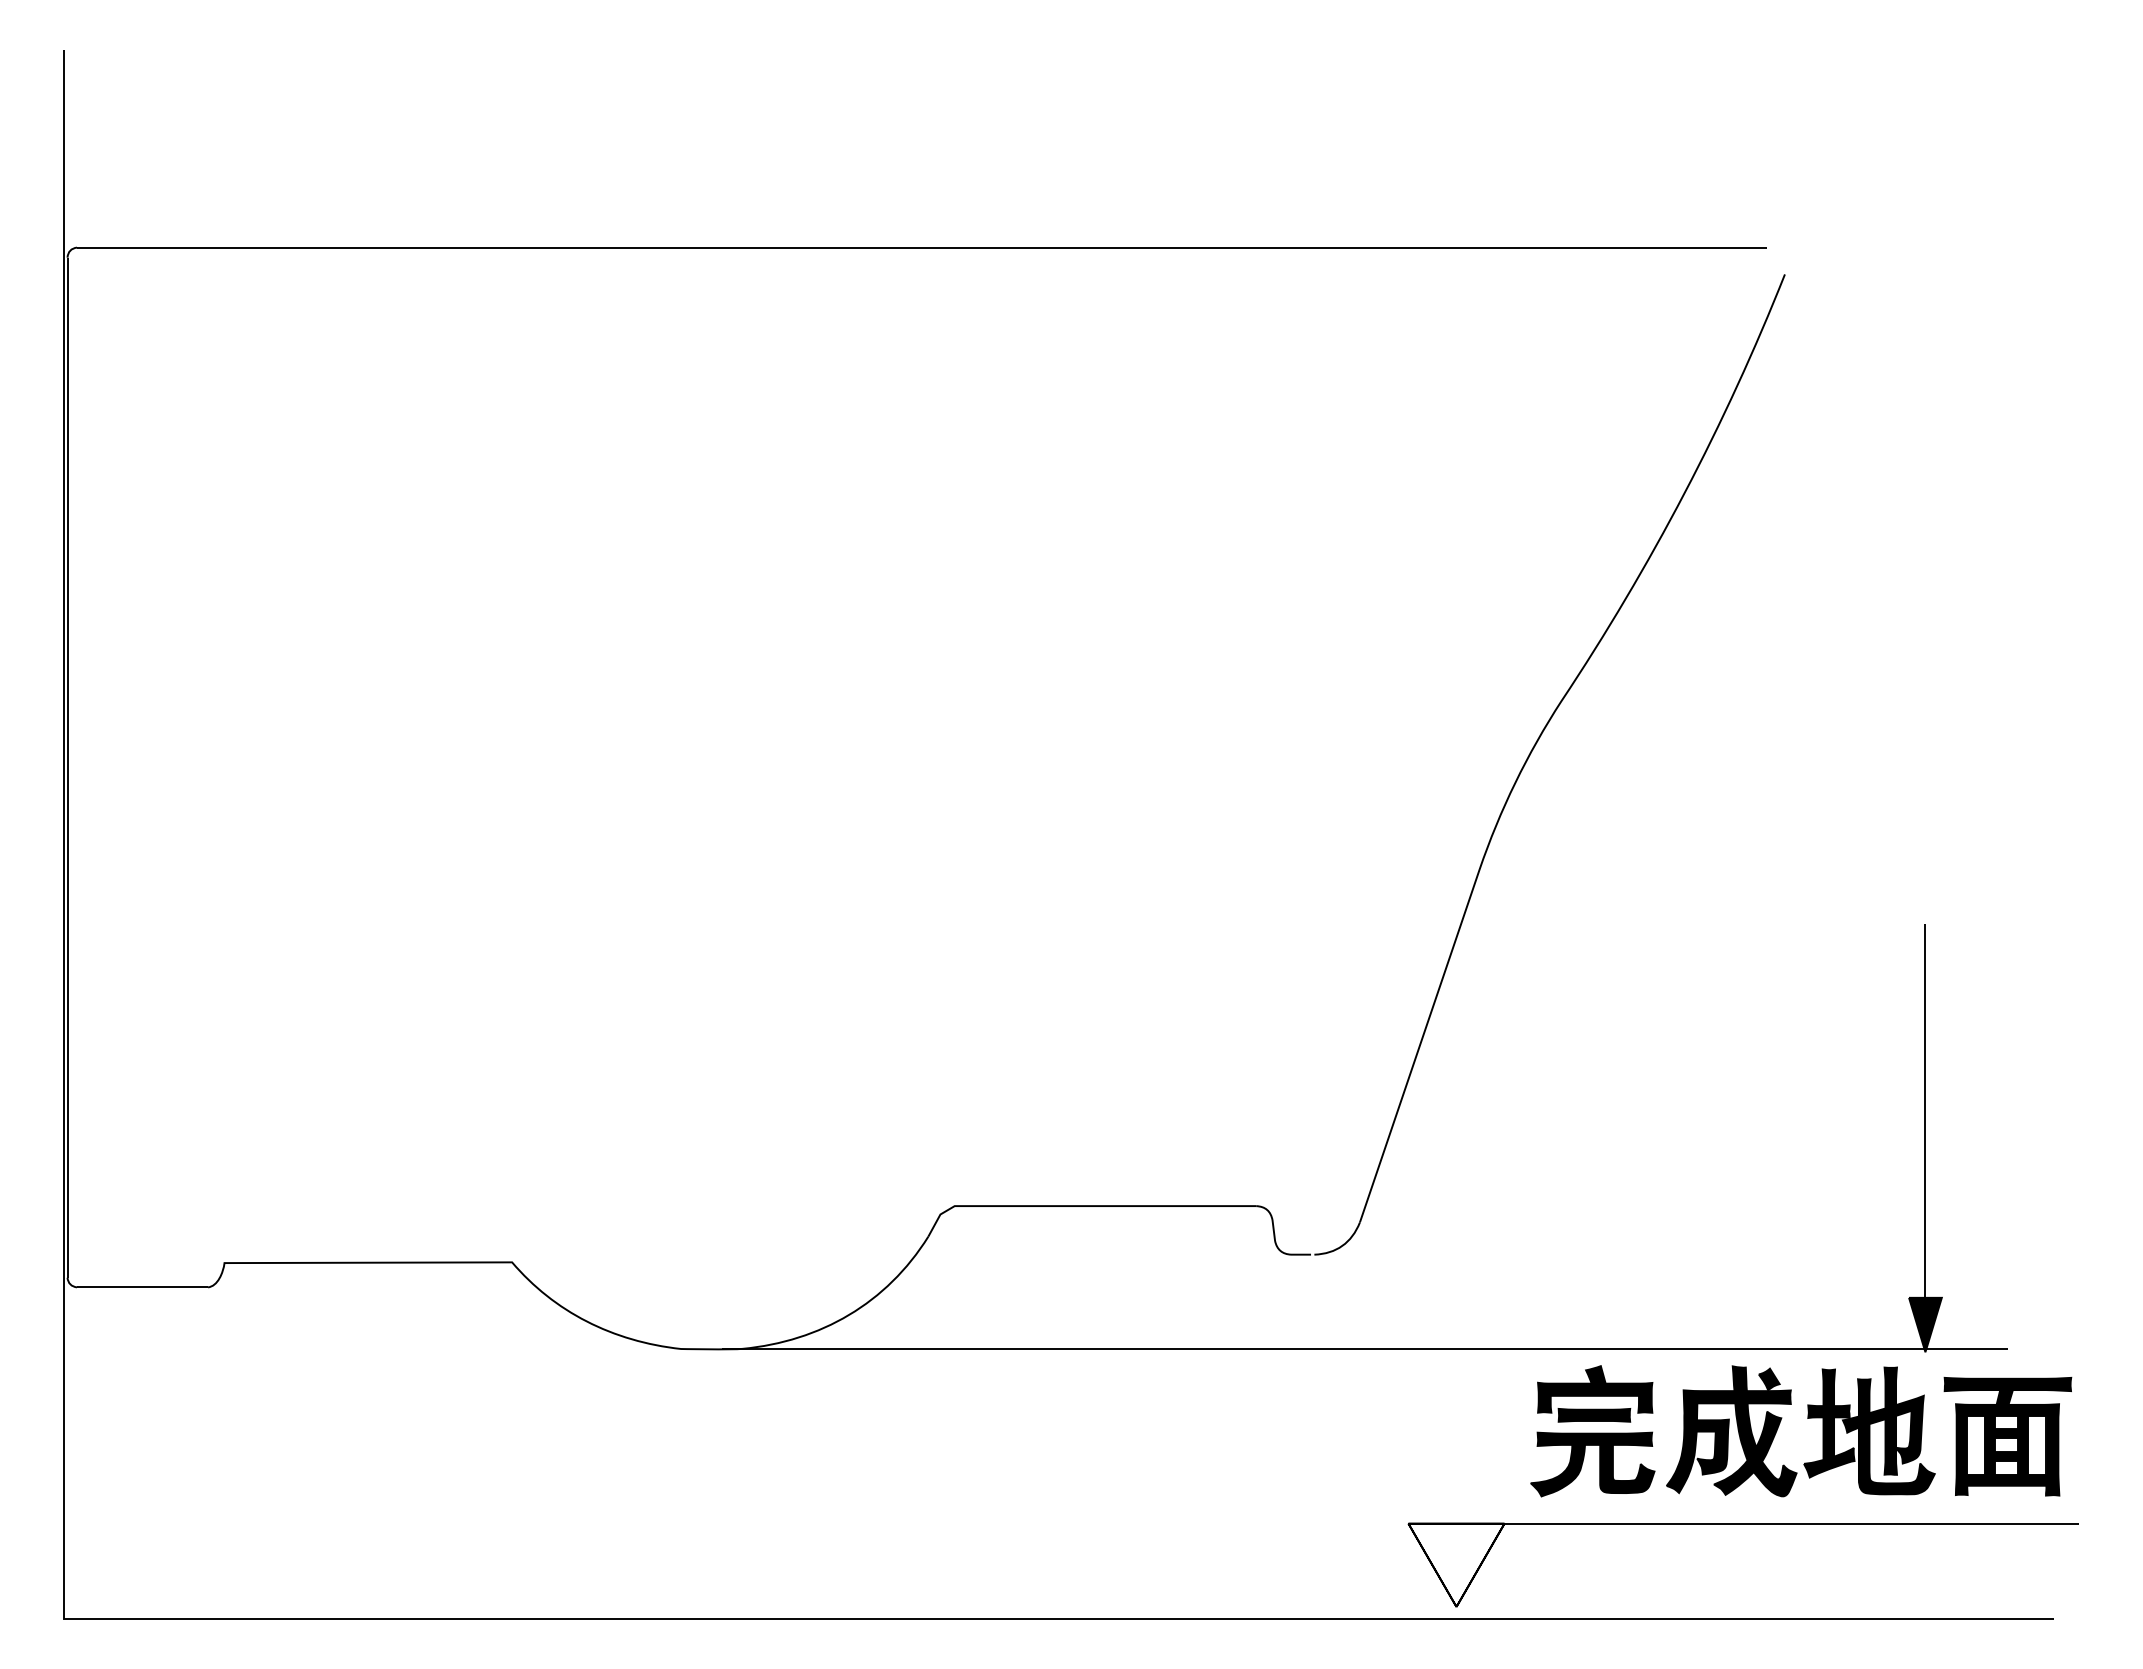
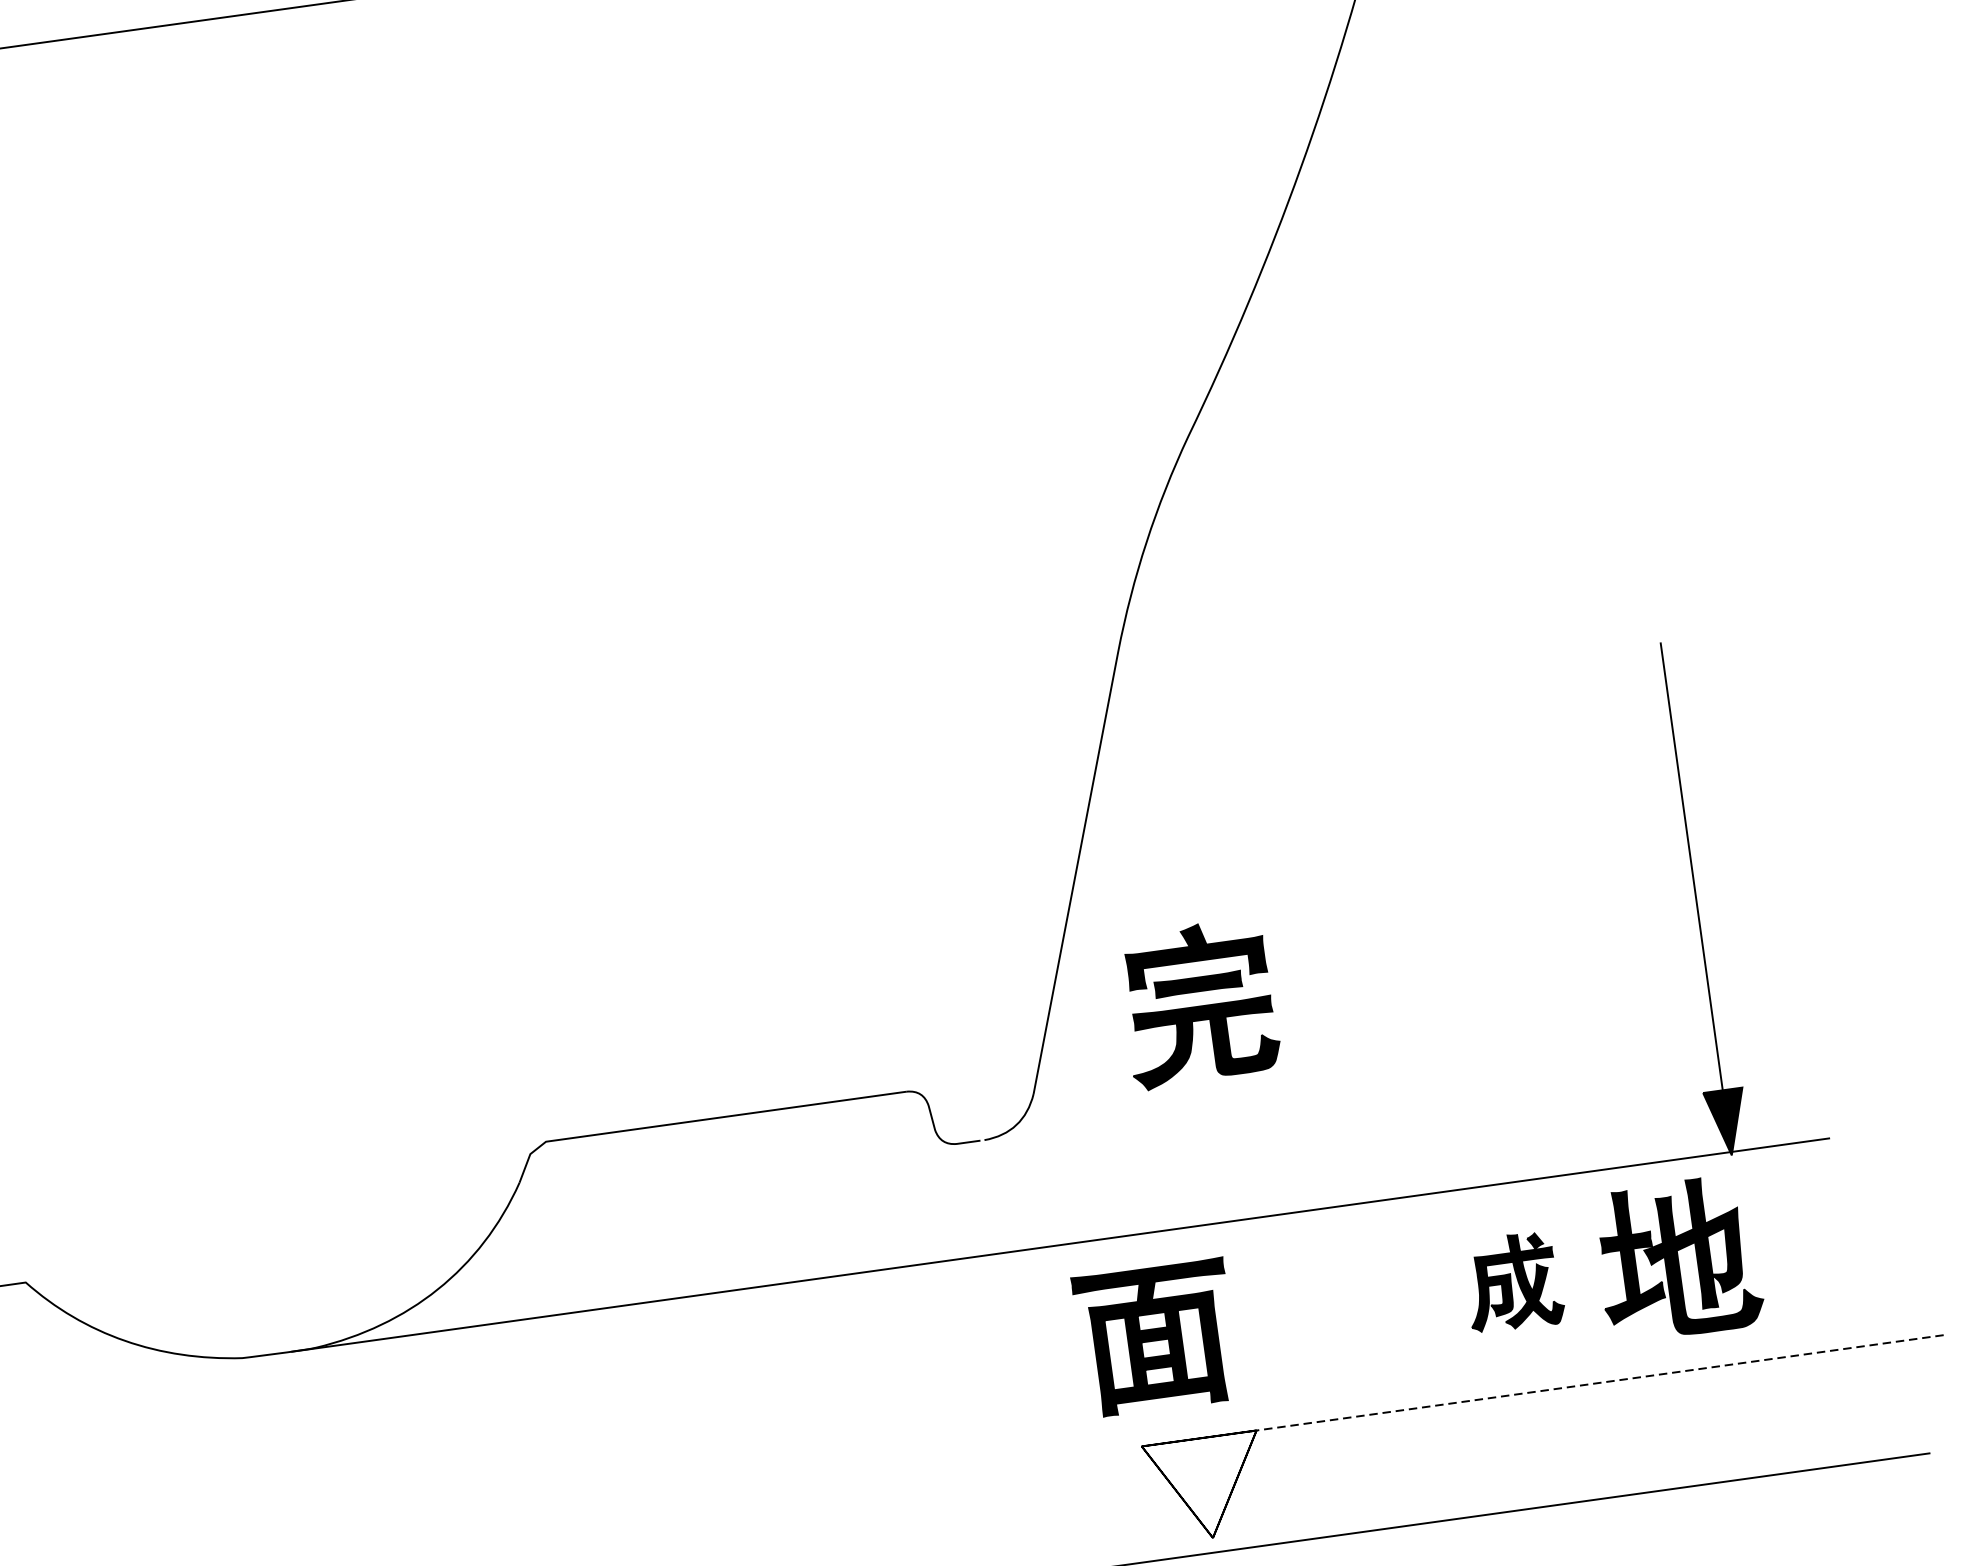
part: (1592, 1431) -> (1198, 1004), moved
part: (1731, 1431) -> (1512, 1282), size x0.6
part: (2007, 1436) -> (1155, 1338), moved
line: (1788, 1523) -> (1596, 1383), solid -> dashed

